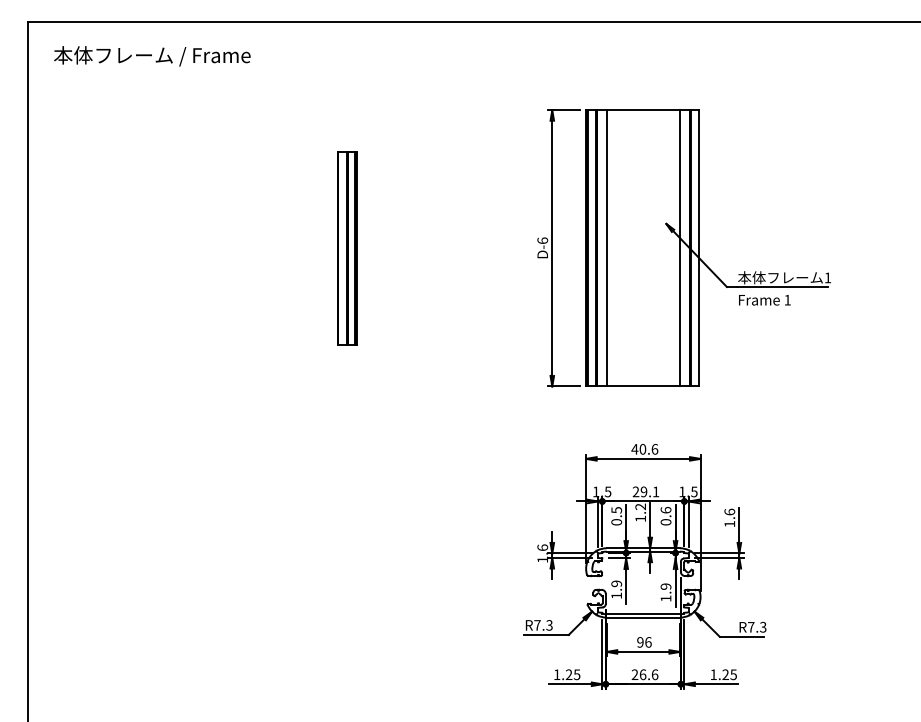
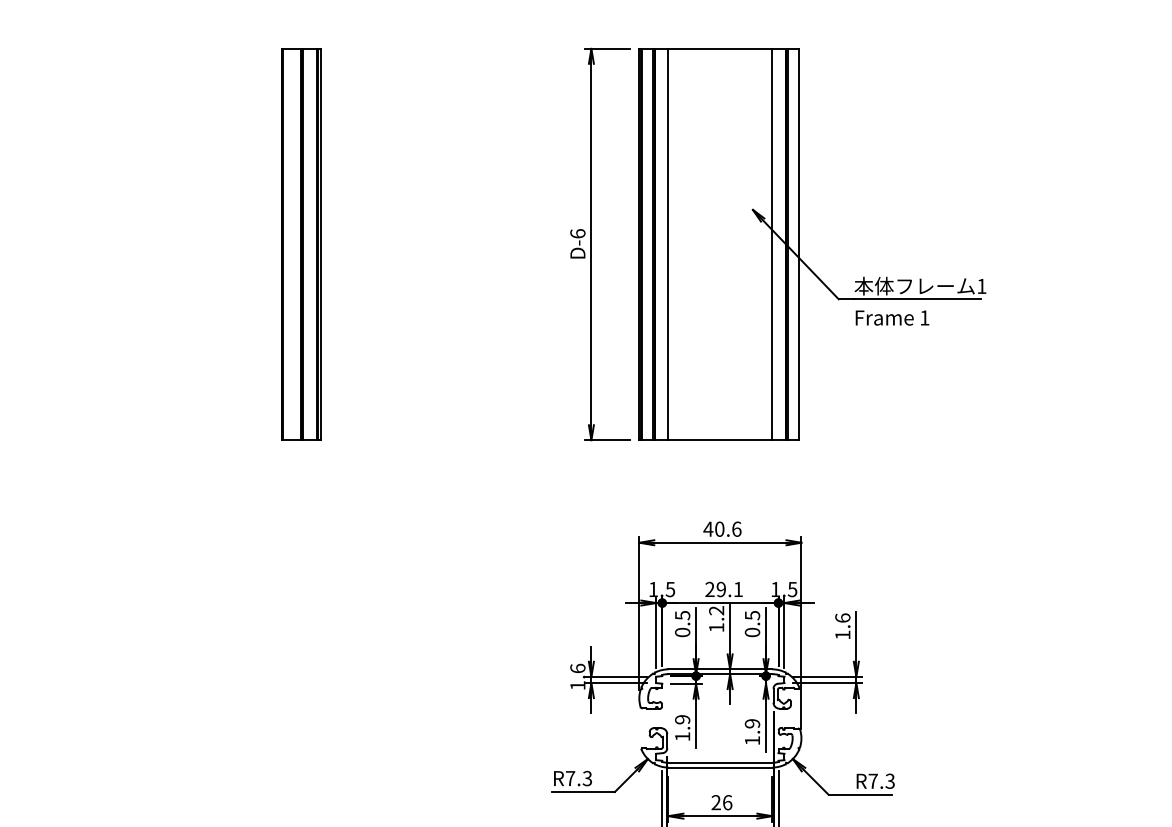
part: (347, 247) -> (301, 243), size x1.43
text: (665, 510) -> (751, 615), 0.6 -> 0.5
text: (640, 642) -> (716, 802), 96 -> 26

